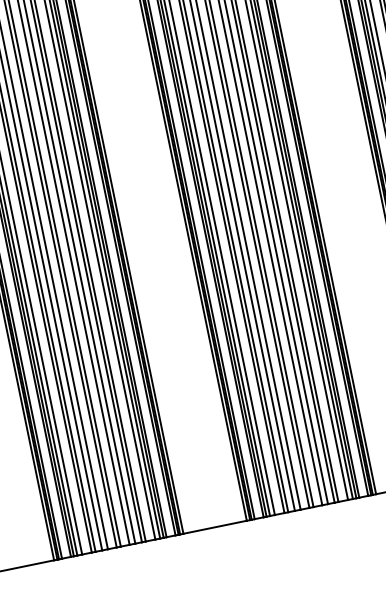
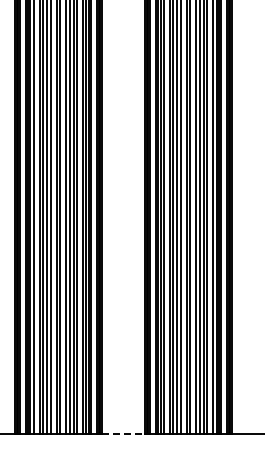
line: (216, 527) -> (124, 434), solid -> dashed

